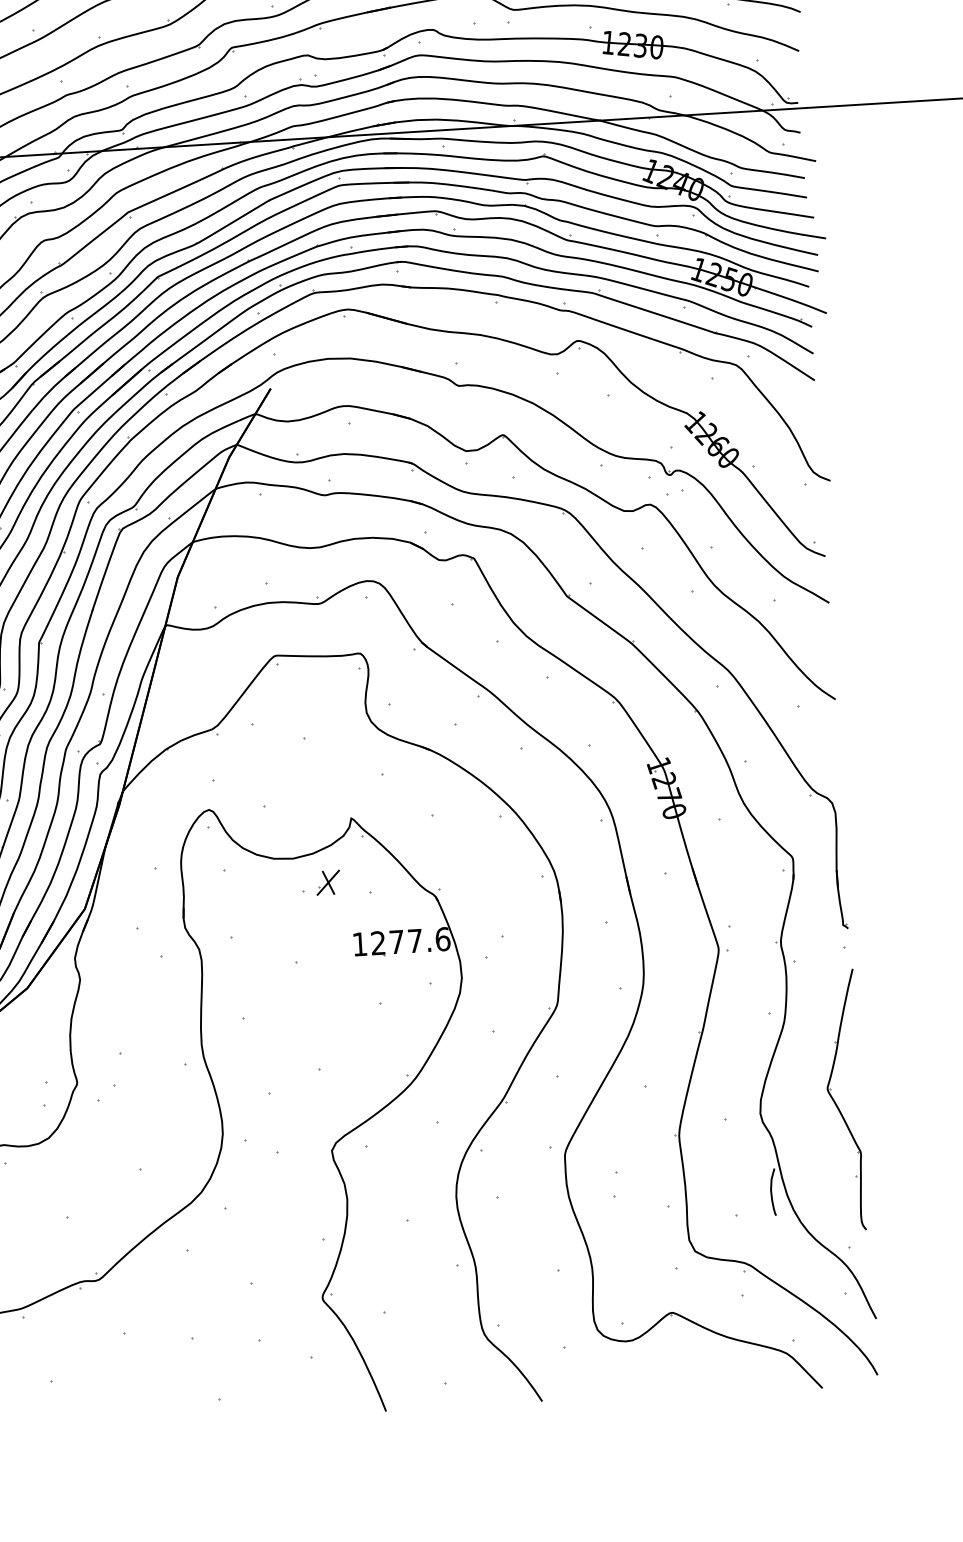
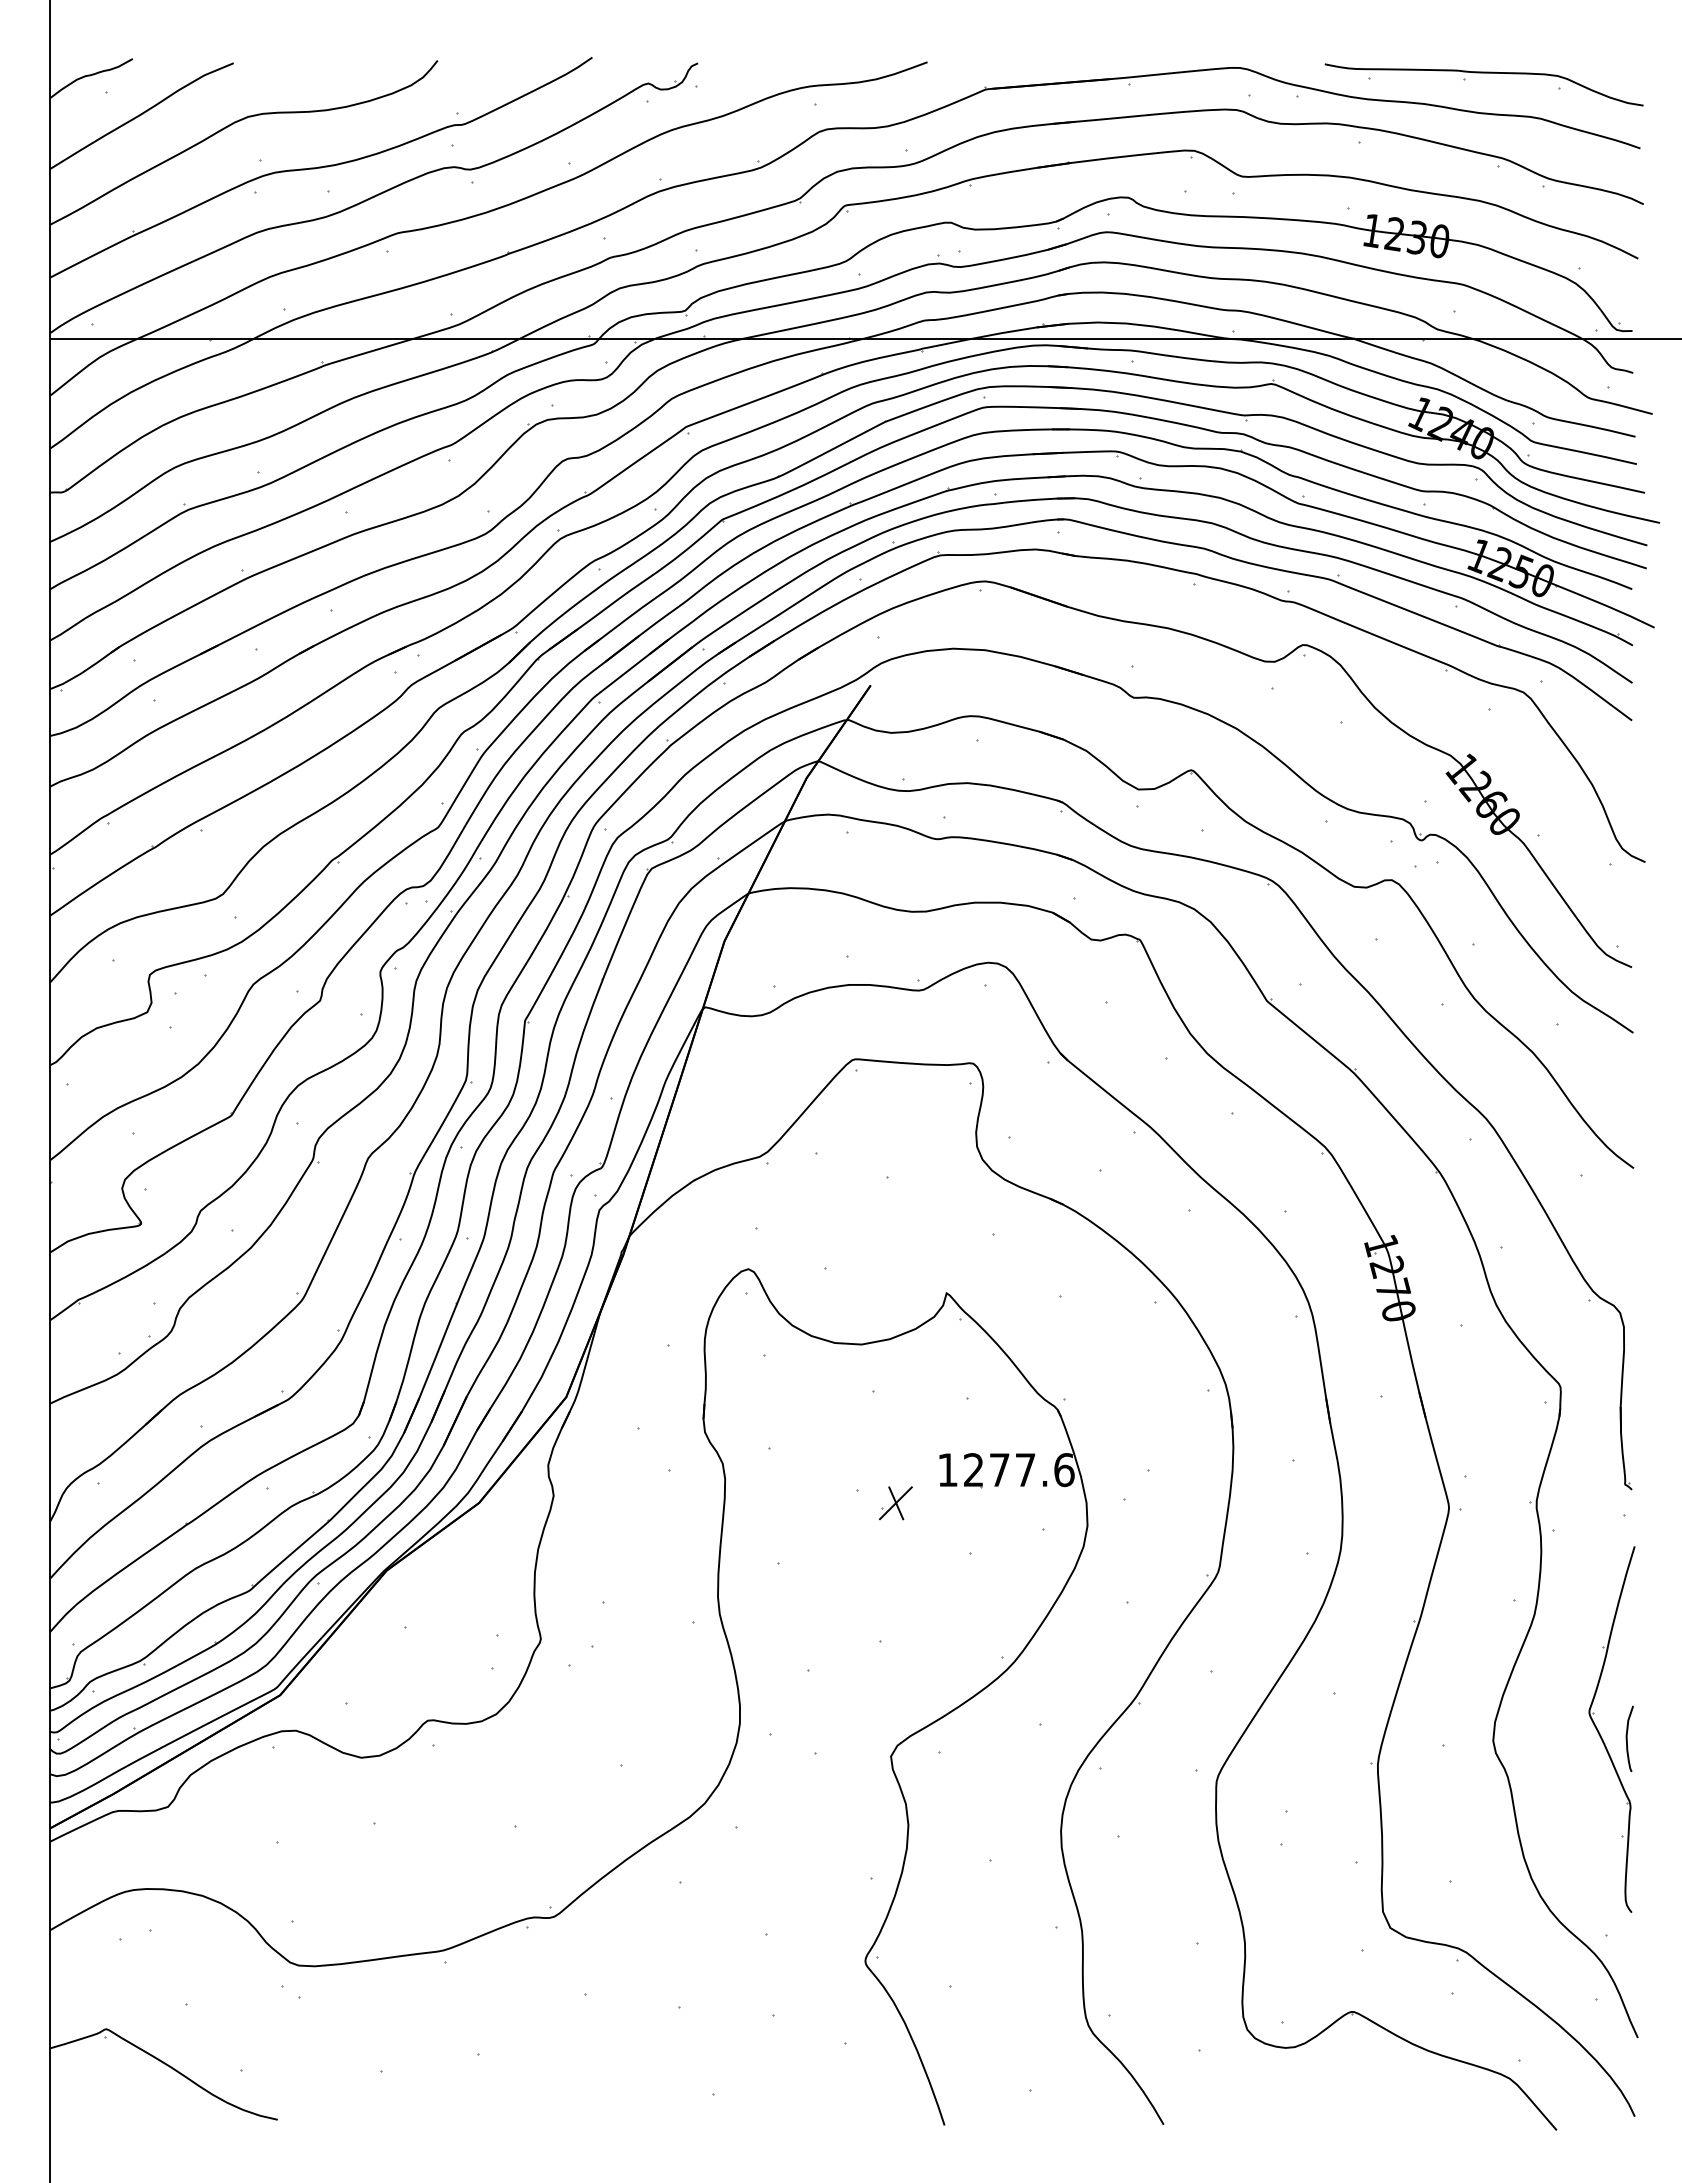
part: (328, 882) -> (895, 1503), moved
curve: (771, 1192) -> (1627, 1738), moved

